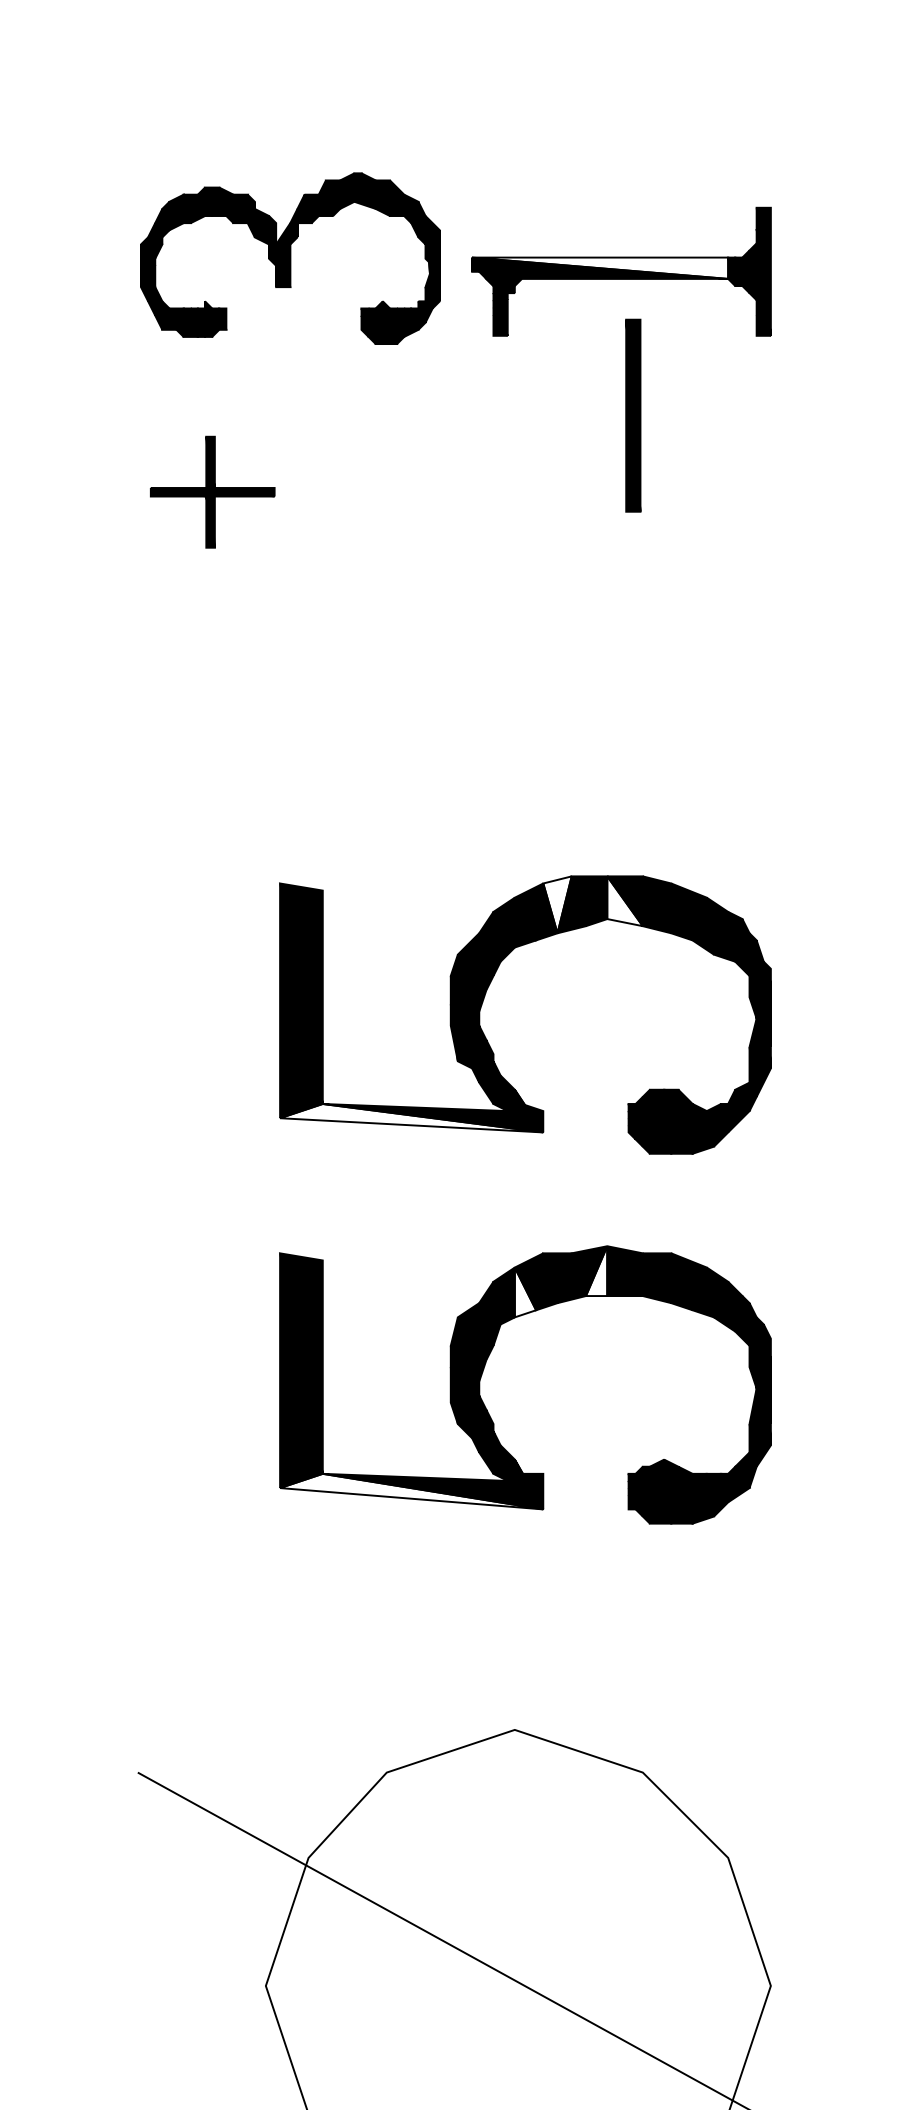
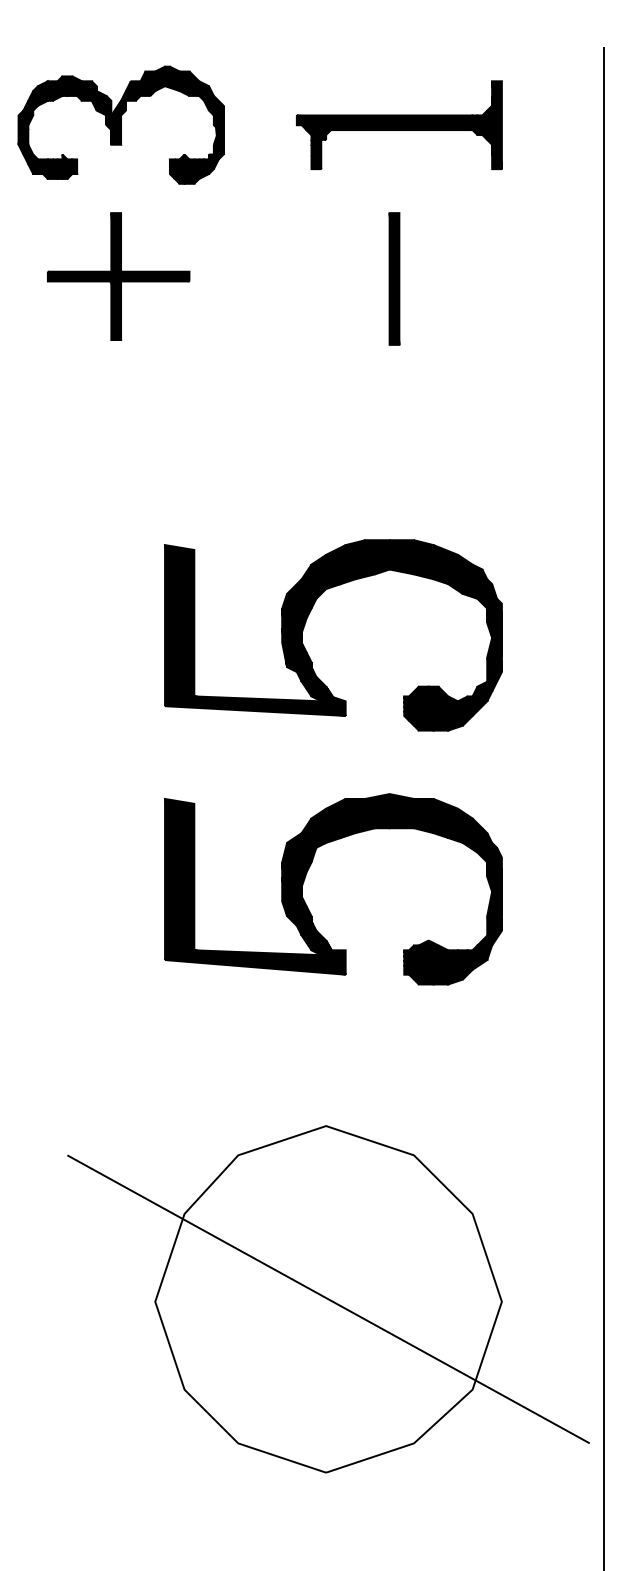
part: (289, 257) -> (120, 124), moved
fill: (599, 267) -> (384, 122), added
part: (633, 414) -> (394, 278), moved
part: (212, 492) -> (118, 276), size x1.67
fill: (624, 901) -> (401, 557), added
fill: (557, 904) -> (355, 559), added
fill: (411, 1117) -> (255, 705), added
fill: (595, 1271) -> (381, 811), added
fill: (525, 1292) -> (333, 825), added
fill: (411, 1491) -> (255, 962), added

